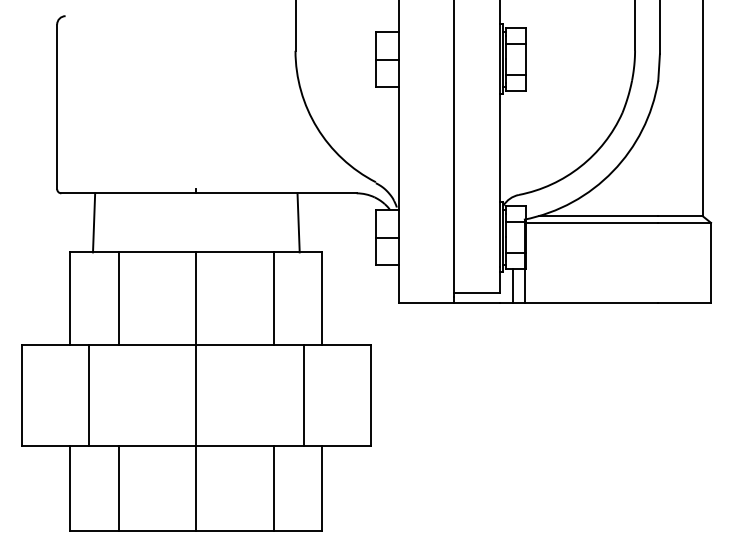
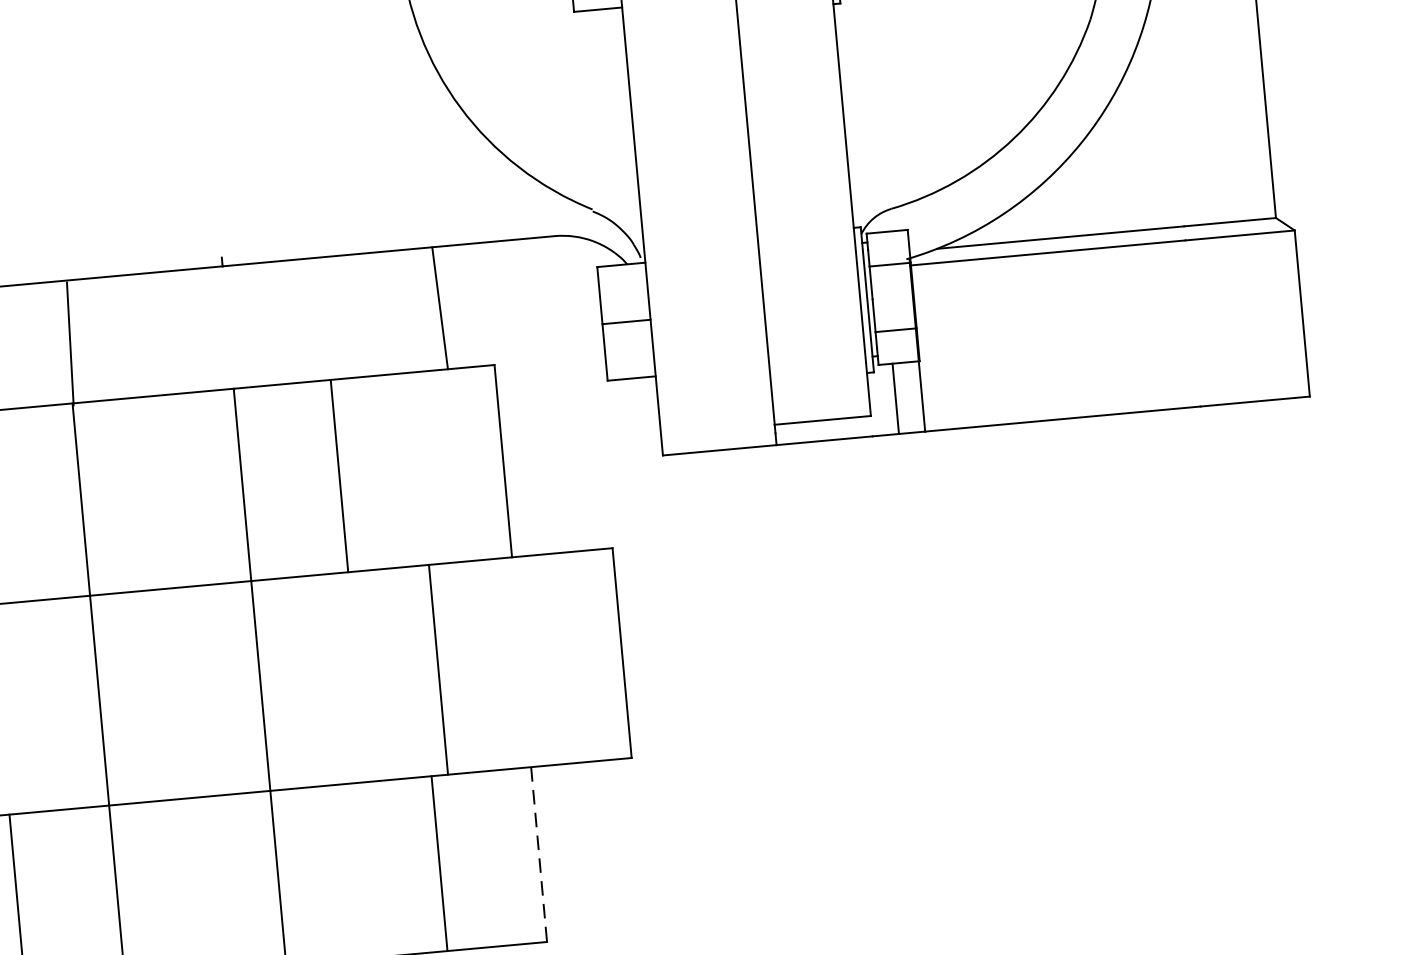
line: (94, 222) -> (71, 343), moved
line: (274, 298) -> (340, 475), moved
line: (88, 395) -> (99, 699), moved
line: (304, 395) -> (439, 669), moved
line: (322, 489) -> (539, 856), solid -> dashed

